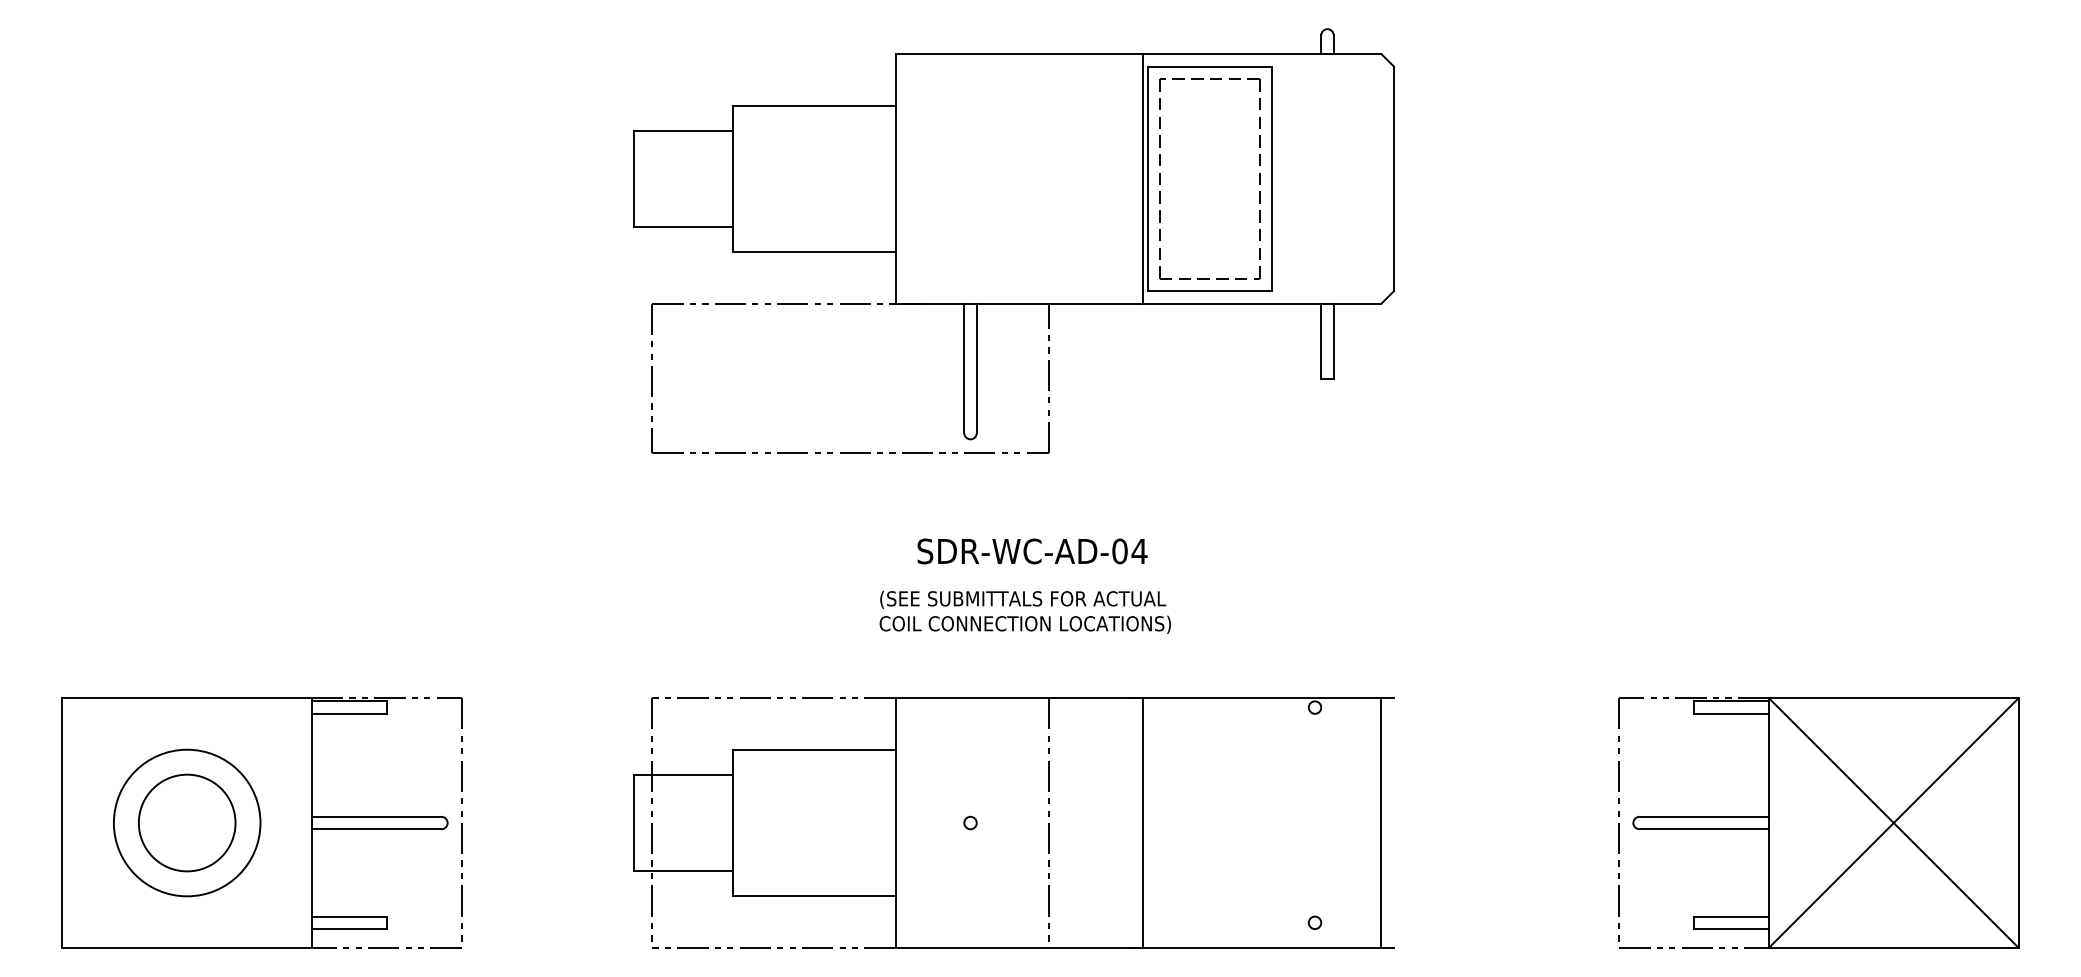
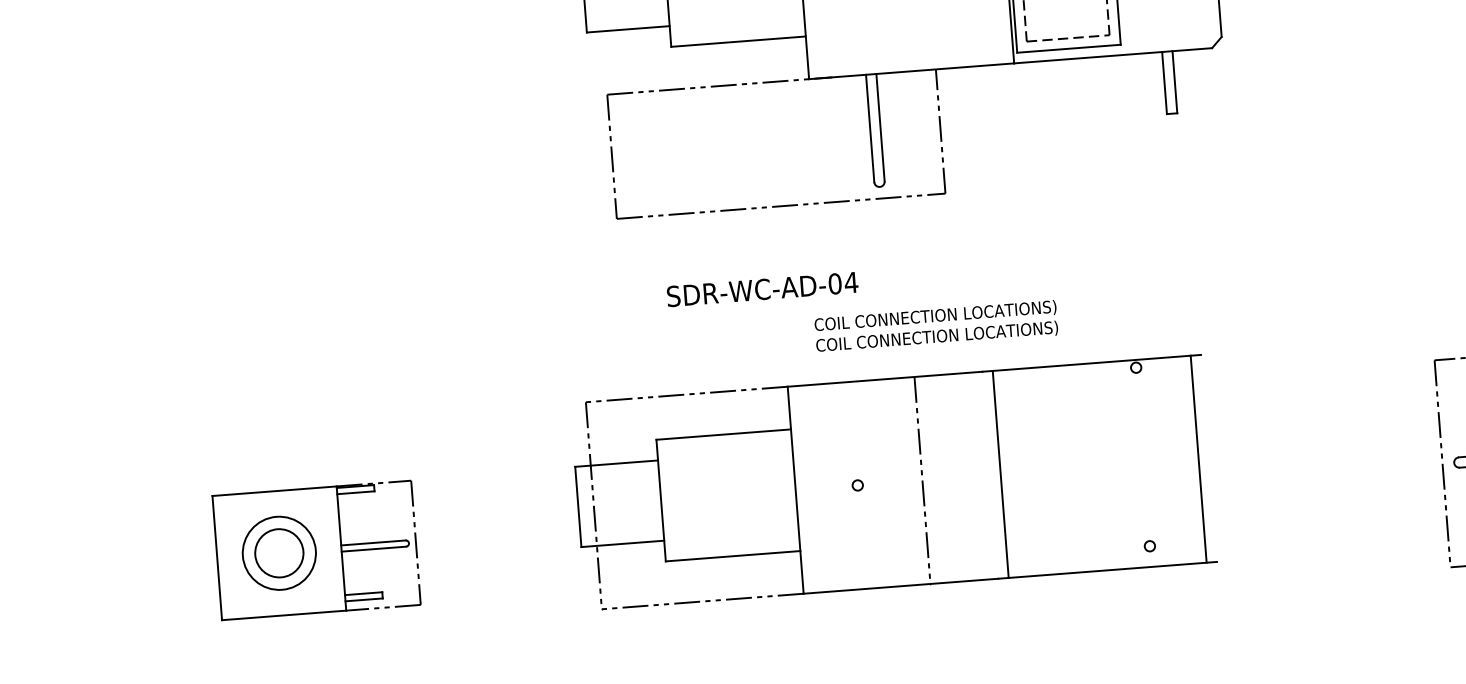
text: (1032, 551) -> (762, 289), moved
text: (1024, 599) -> (934, 316), (SEE SUBMITTALS FOR ACTUAL -> COIL CONNECTION LOCATIONS)
part: (261, 822) -> (316, 550), size x0.6
part: (1013, 822) -> (893, 482), moved

